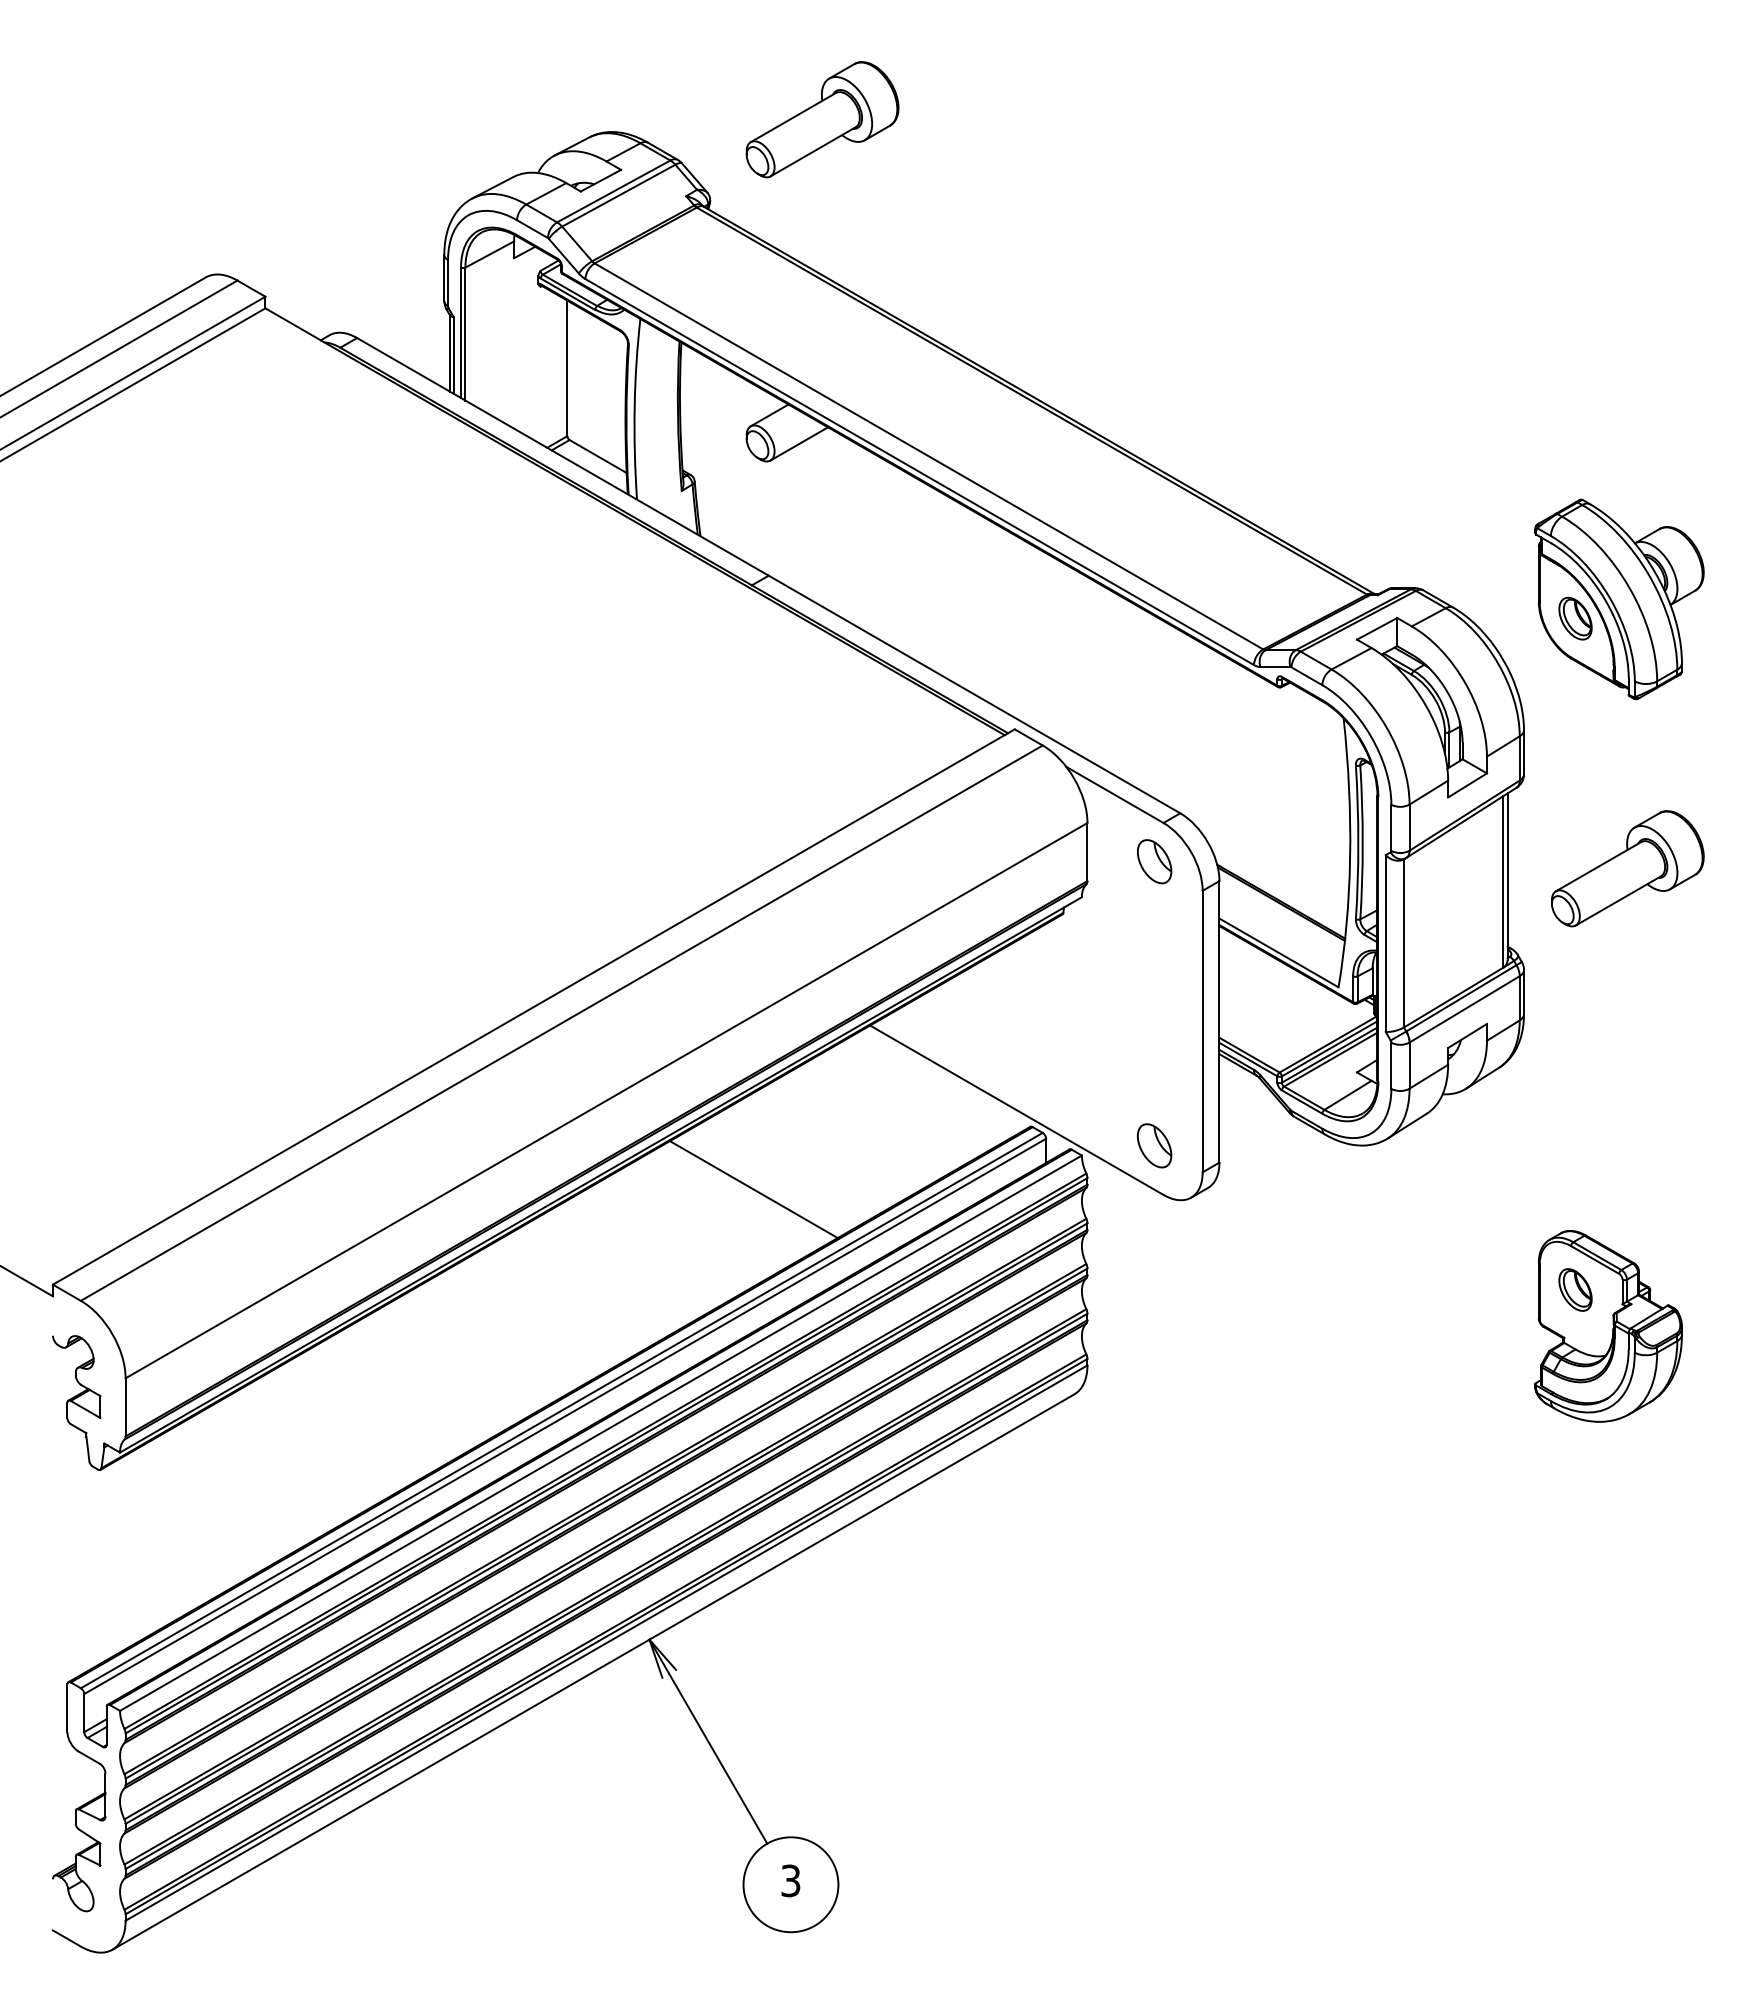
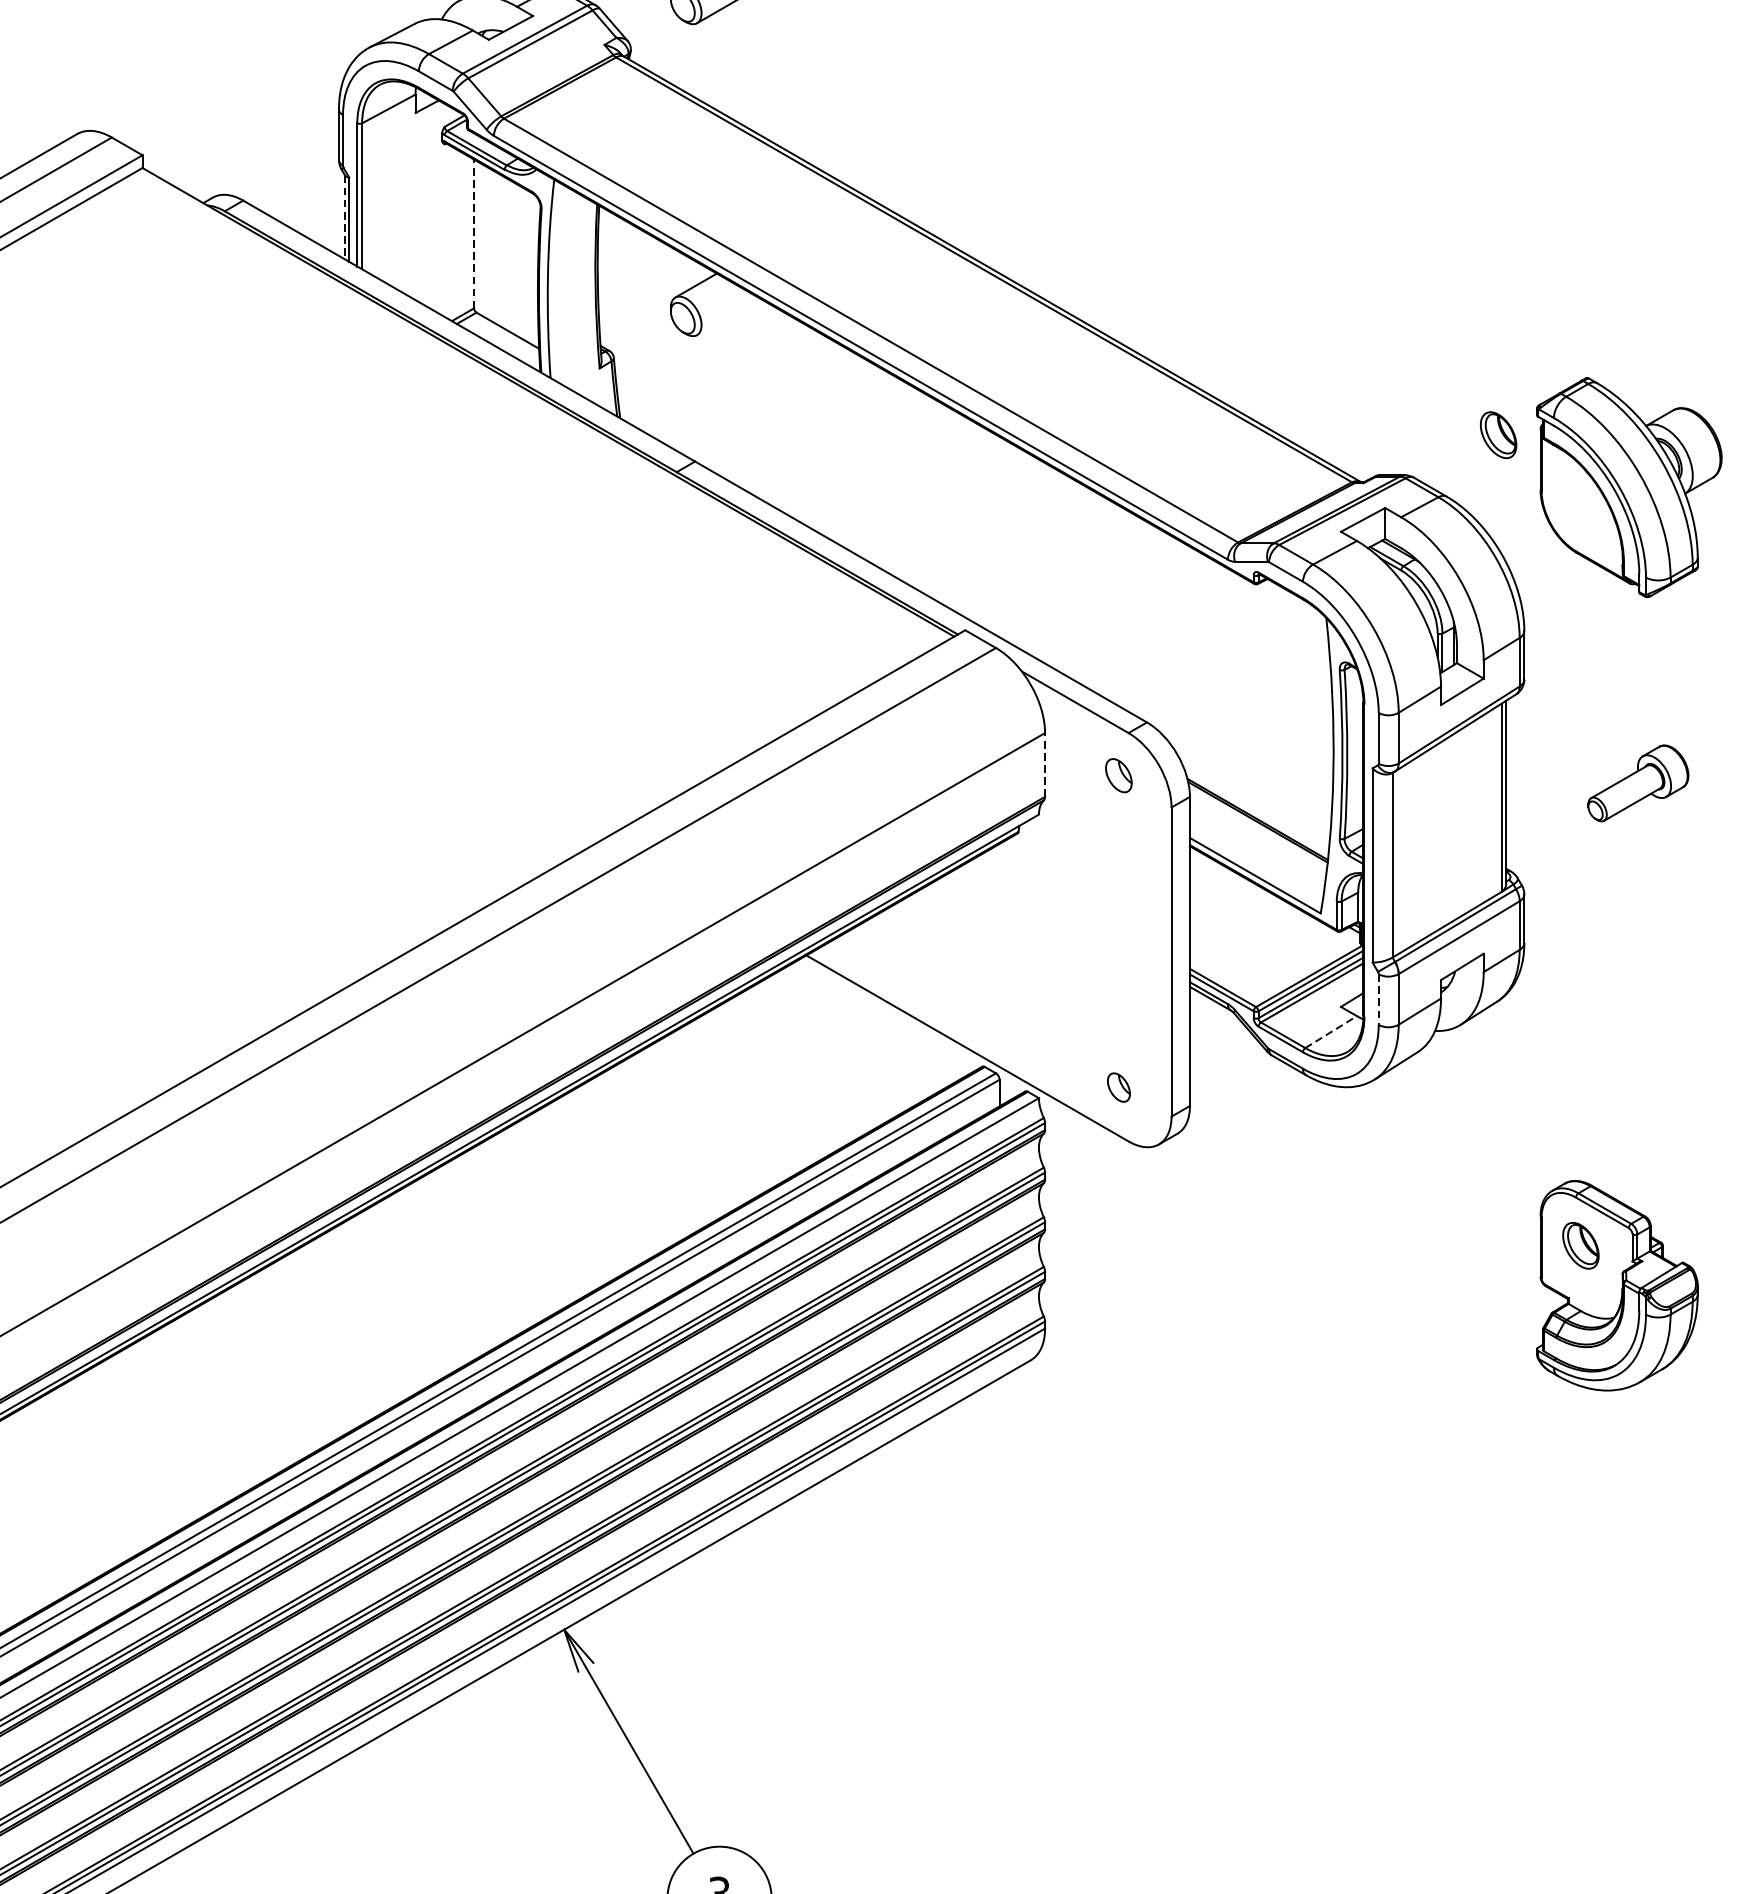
line: (449, 353) -> (344, 217), solid -> dashed
line: (567, 368) -> (474, 234), solid -> dashed
line: (799, 443) -> (728, 316), removed
part: (1575, 618) -> (1498, 434), moved
line: (1087, 851) -> (1045, 764), solid -> dashed
part: (1154, 861) -> (1118, 775), size x0.7
part: (1627, 868) -> (1637, 783), size x0.6
line: (1391, 1066) -> (1378, 1000), solid -> dashed
line: (1348, 1095) -> (1331, 1032), solid -> dashed
part: (1154, 1145) -> (1118, 1087), size x0.6
line: (753, 1189) -> (678, 1135), removed

